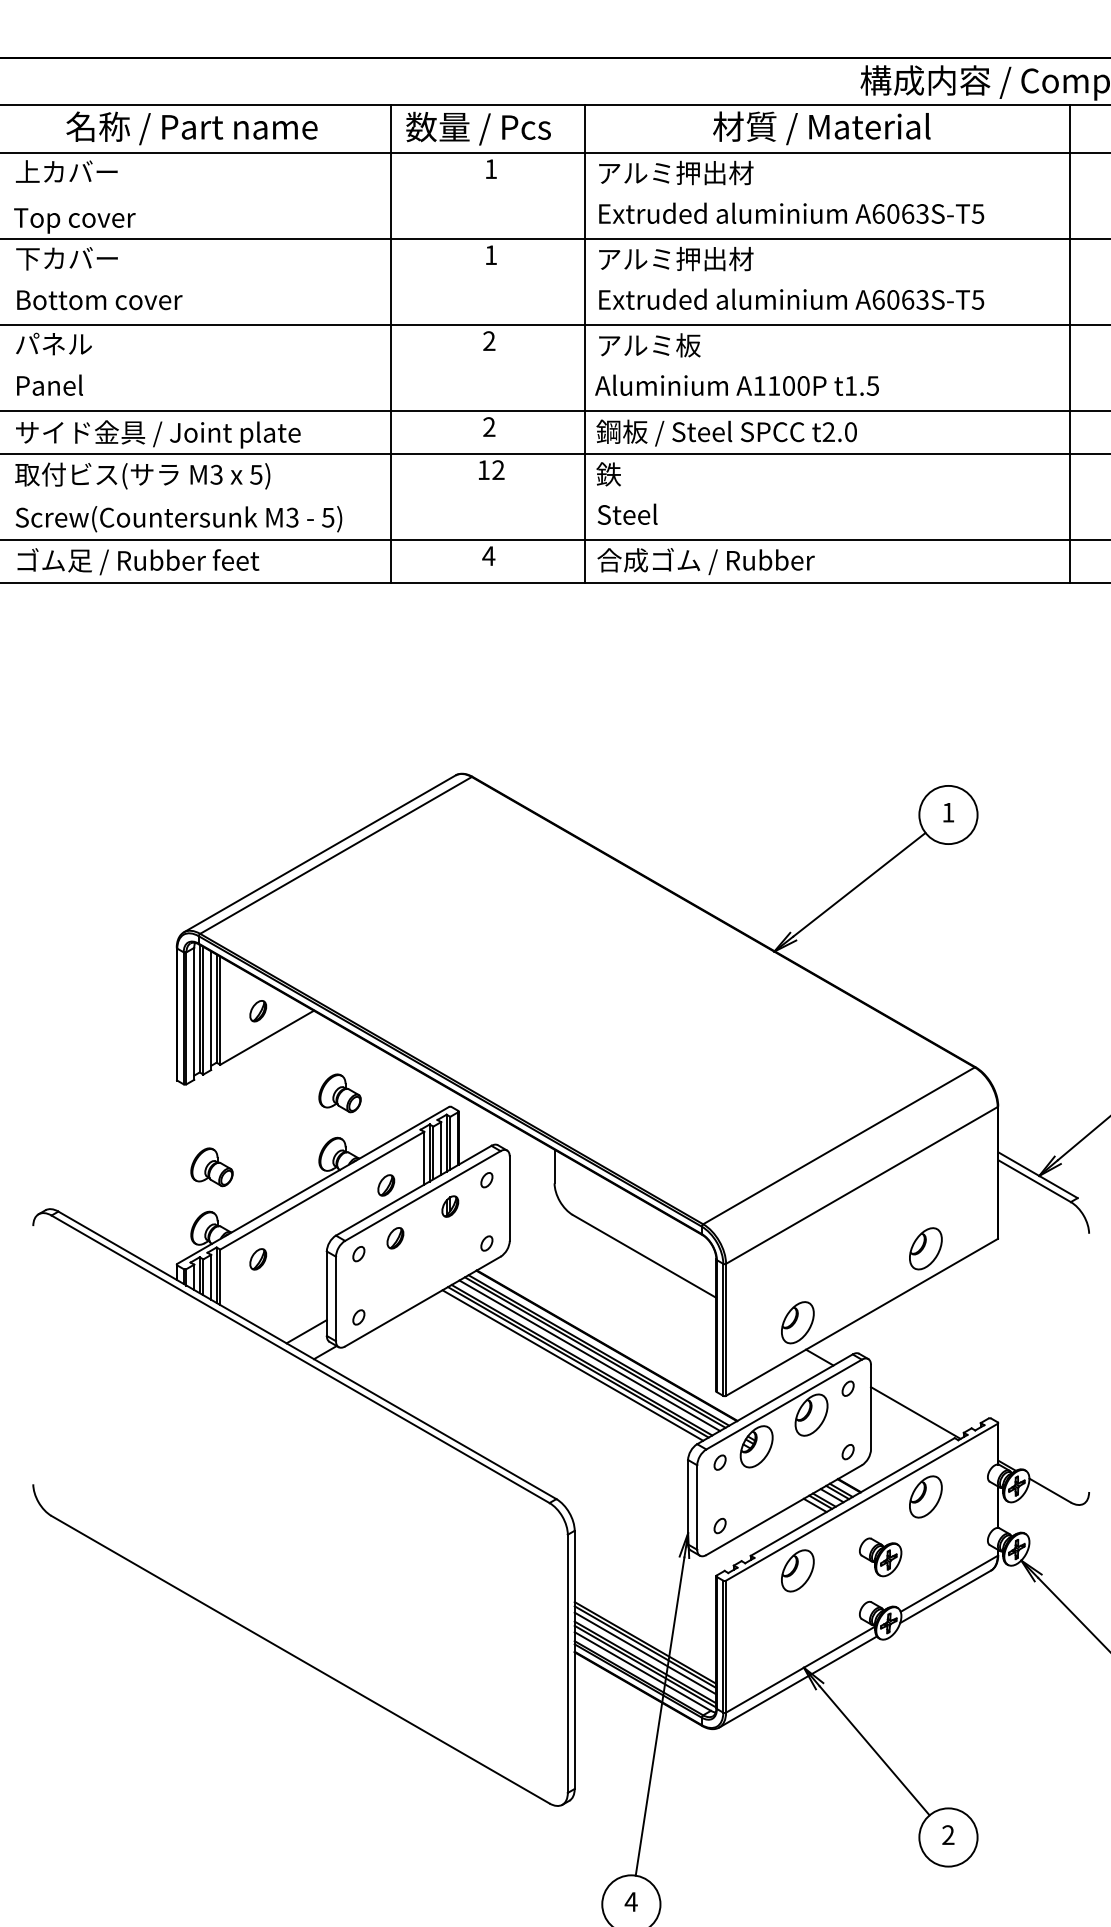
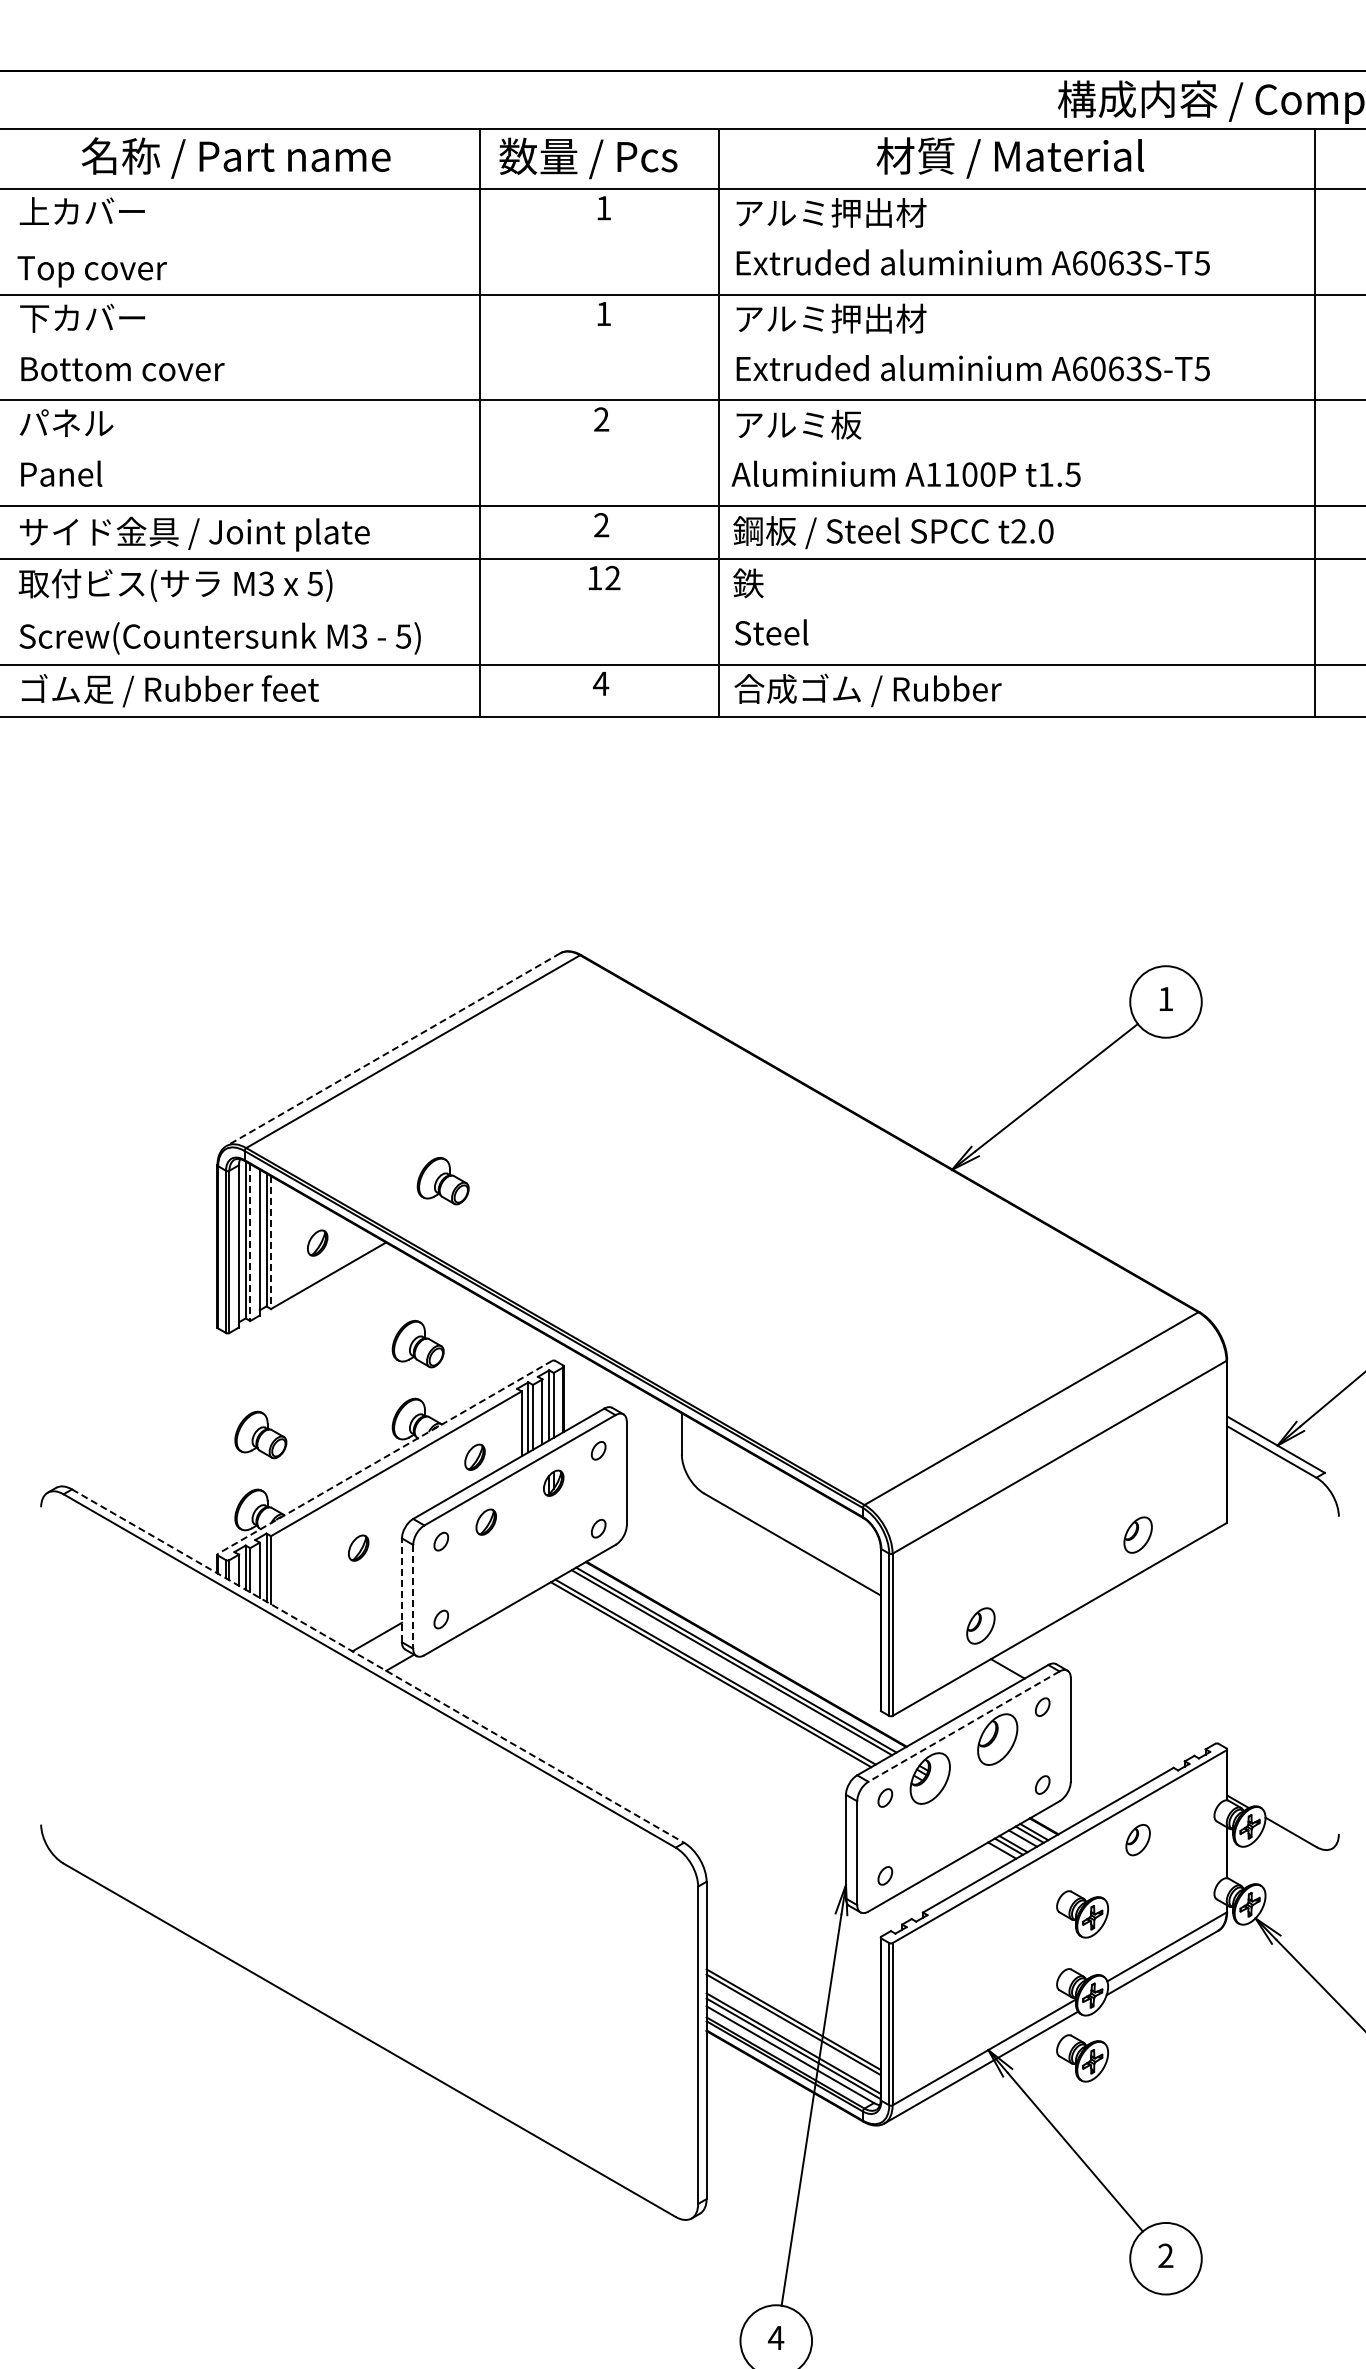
line: (319, 853) -> (393, 1049), solid -> dashed
part: (359, 961) -> (442, 1181), added
line: (203, 1011) -> (250, 1243), solid -> dashed
line: (220, 1011) -> (271, 1243), solid -> dashed
line: (313, 1185) -> (385, 1457), solid -> dashed
part: (925, 1248) -> (1137, 1534), size x0.7
part: (258, 1258) -> (358, 1547), moved
line: (326, 1293) -> (401, 1590), solid -> dashed
line: (336, 1298) -> (413, 1596), solid -> dashed
part: (797, 1322) -> (980, 1625), size x0.7
line: (307, 1355) -> (378, 1666), solid -> dashed
line: (589, 1355) -> (724, 1666), removed
line: (572, 1365) -> (704, 1678), removed
line: (783, 1404) -> (963, 1726), solid -> dashed
line: (915, 1412) -> (1125, 1736), removed
part: (925, 1496) -> (1137, 1839), size x0.6
part: (797, 1570) -> (980, 1930), removed
line: (645, 1653) -> (793, 2032), removed
part: (880, 1674) -> (1082, 2058), added

